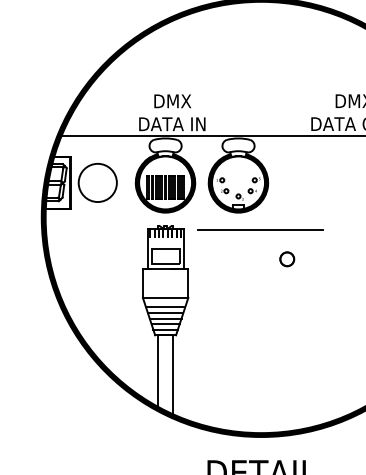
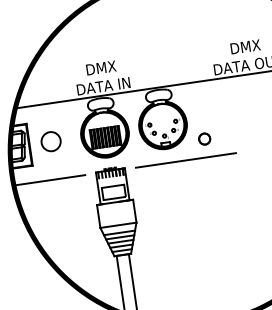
circle: (97, 182) -> (50, 141), size x0.62
line: (89, 230) -> (50, 180), added
part: (287, 259) -> (204, 139), moved

